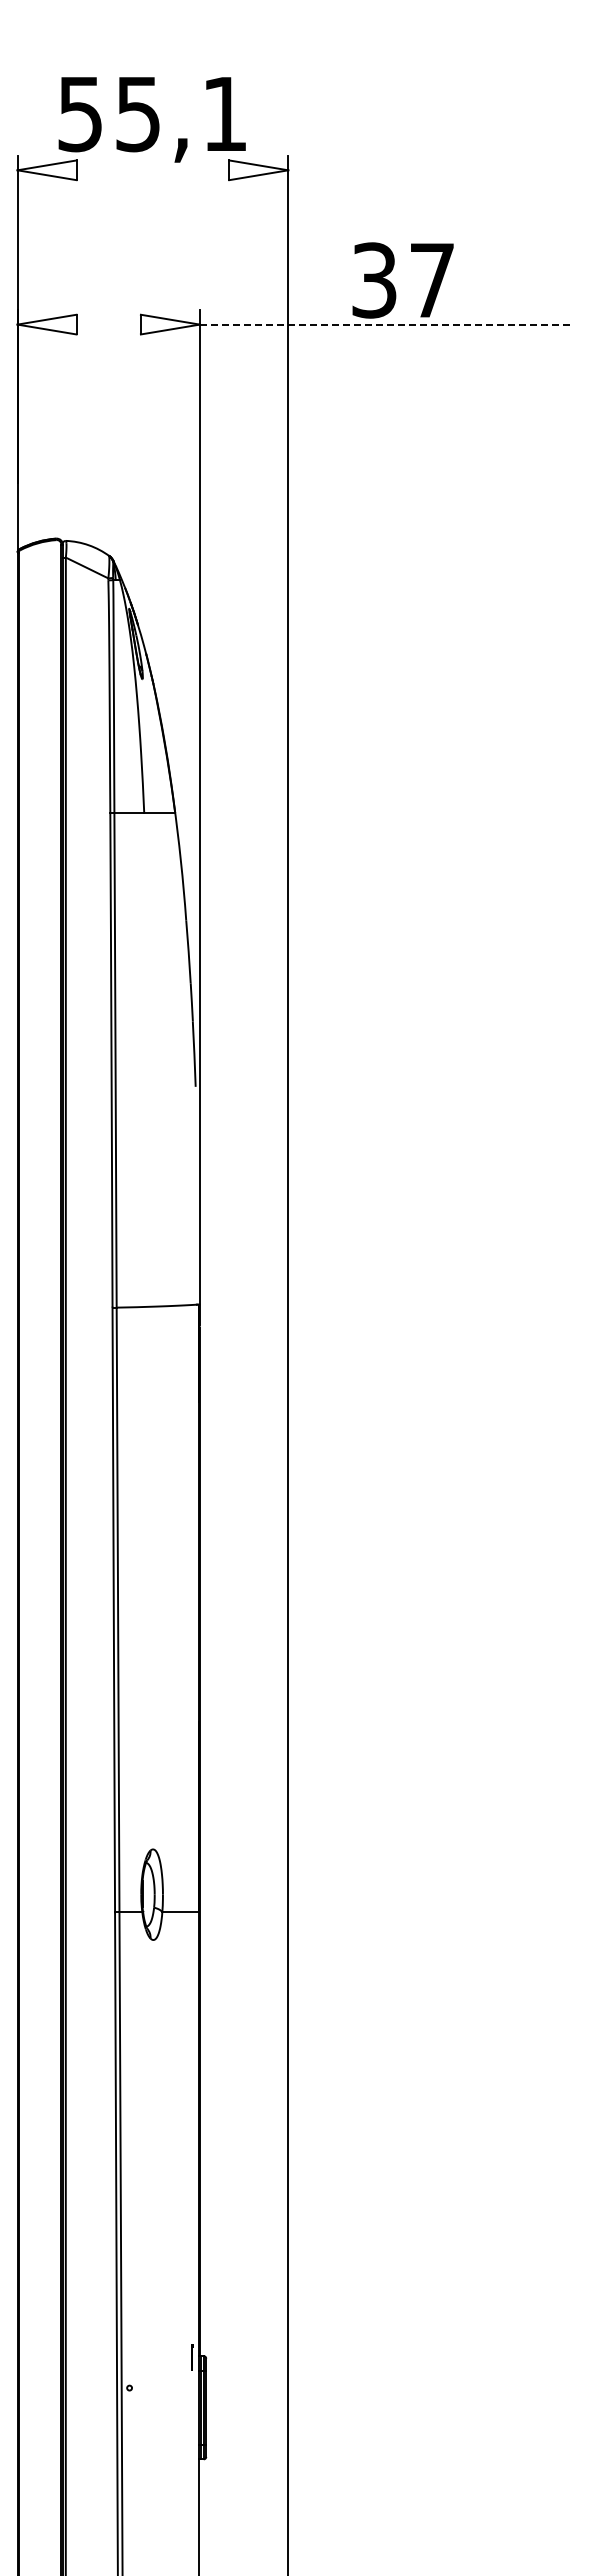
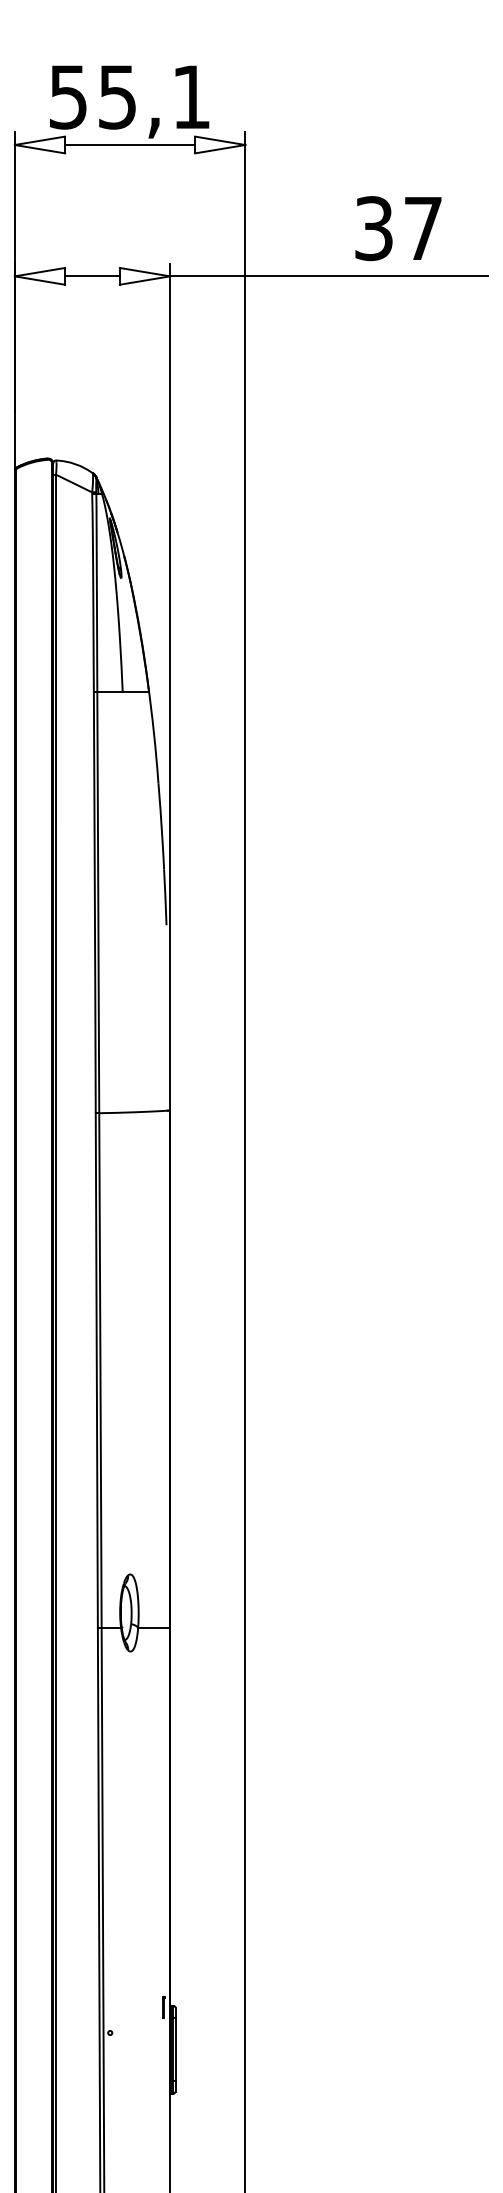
line: (152, 170) -> (129, 145), added
text: (402, 280) -> (397, 228), moved
line: (108, 324) -> (92, 276), added
line: (386, 324) -> (328, 276), dashed -> solid

